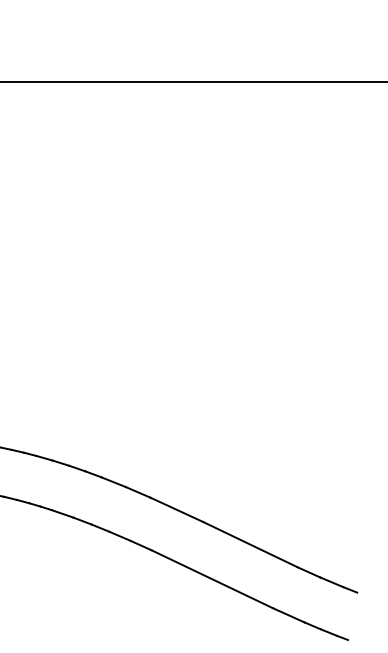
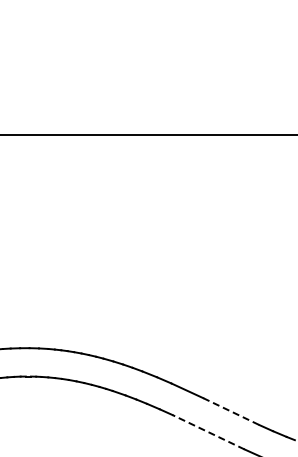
line: (250, 544) -> (231, 411), solid -> dashed
line: (212, 579) -> (208, 432), solid -> dashed

